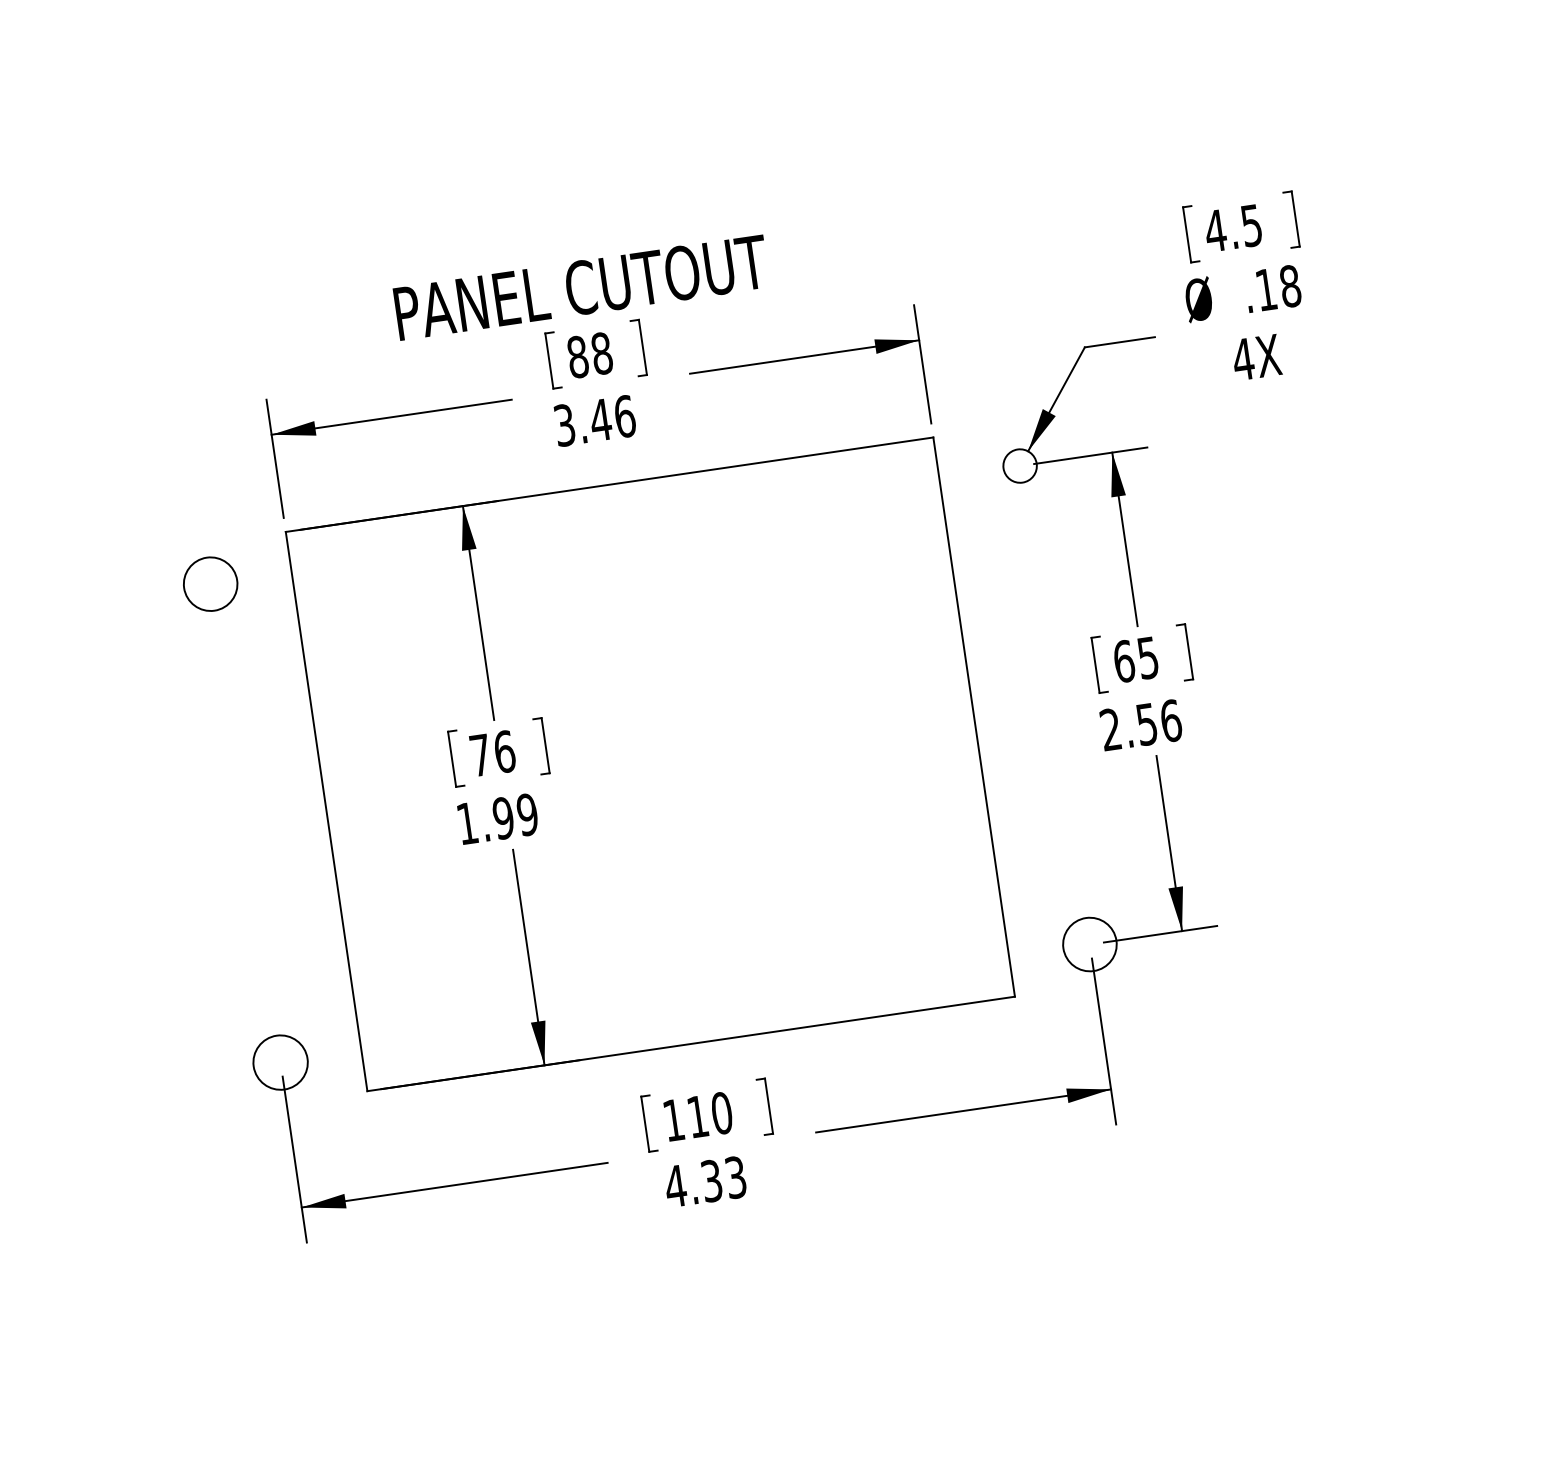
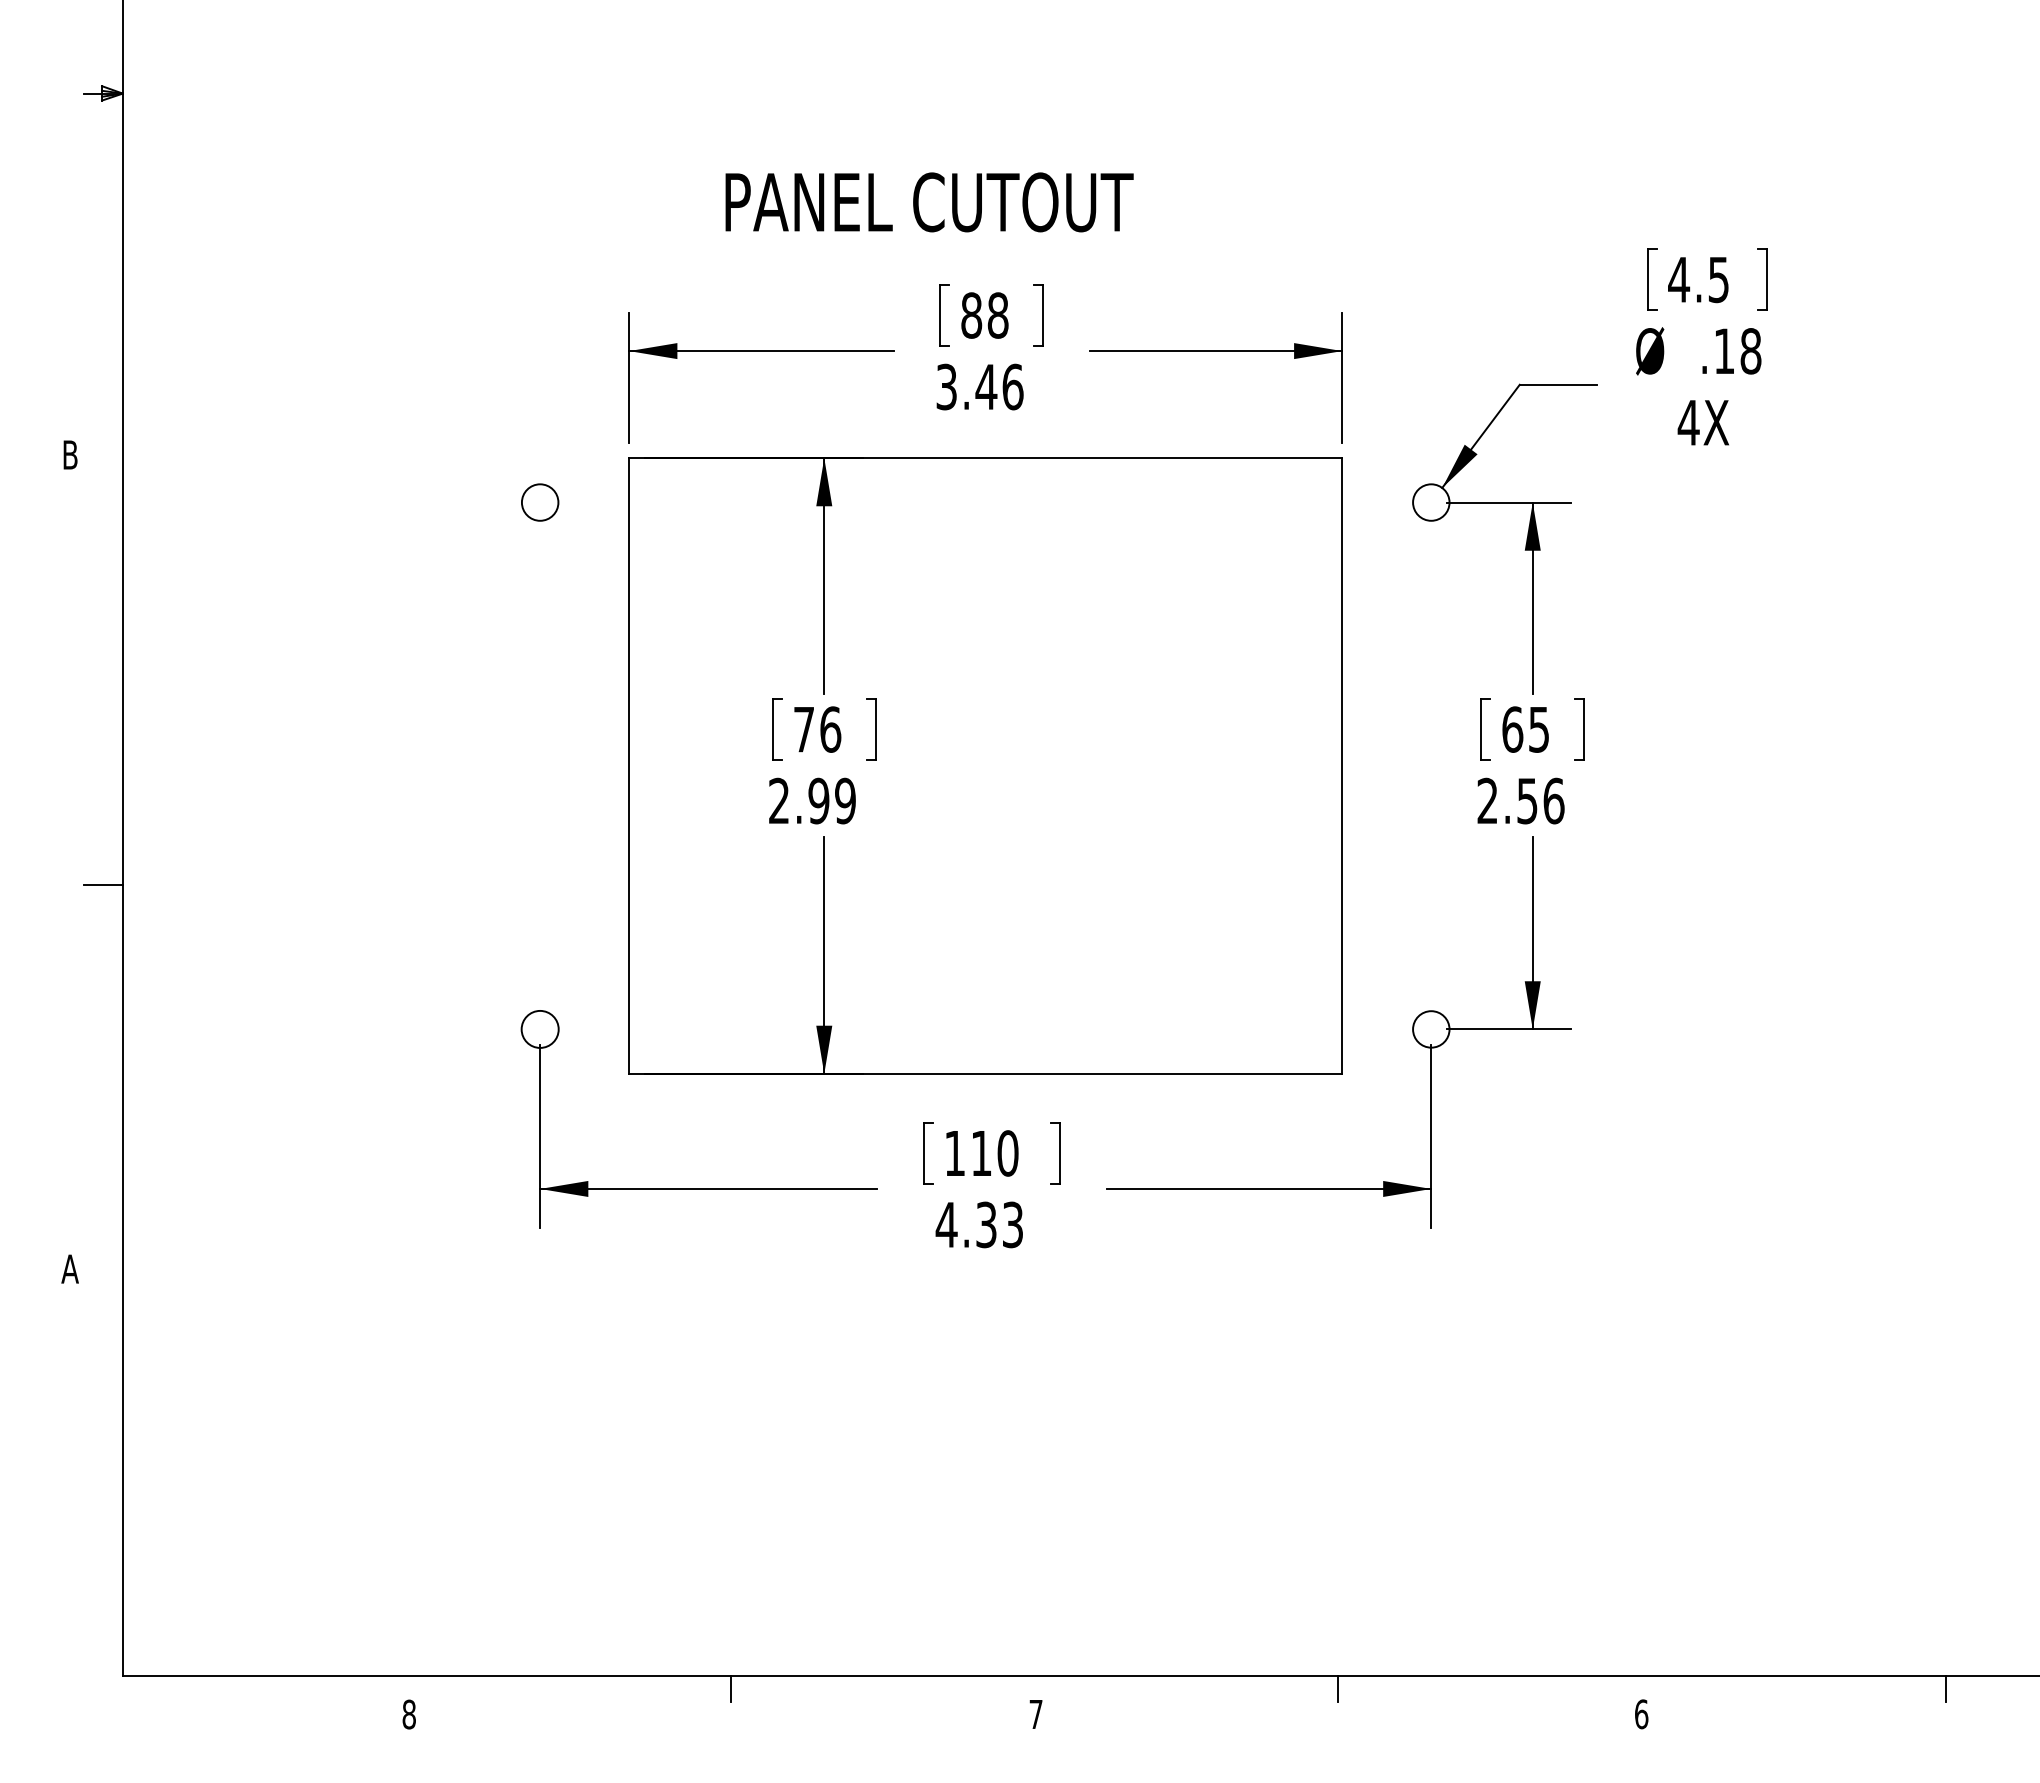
text: (581, 287) -> (929, 202), moved
circle: (211, 584) -> (540, 502), size x0.62
text: (466, 823) -> (778, 800), 1.99 -> 2.99
circle: (1090, 944) -> (1431, 1029), size x0.62
circle: (279, 1061) -> (539, 1028), size x0.62

